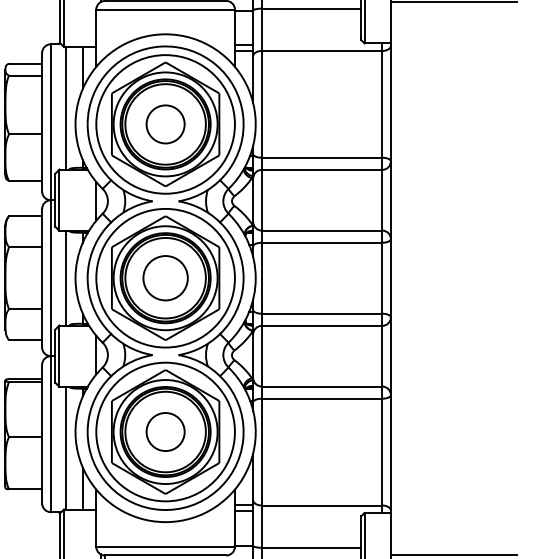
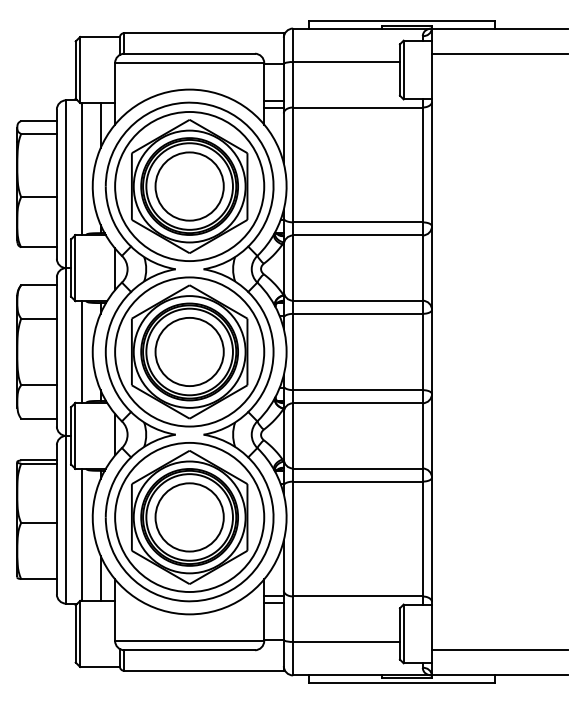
circle: (165, 124) -> (189, 186), size x1.67
circle: (165, 277) -> (189, 351), size x1.43
circle: (165, 432) -> (189, 517), size x1.67

